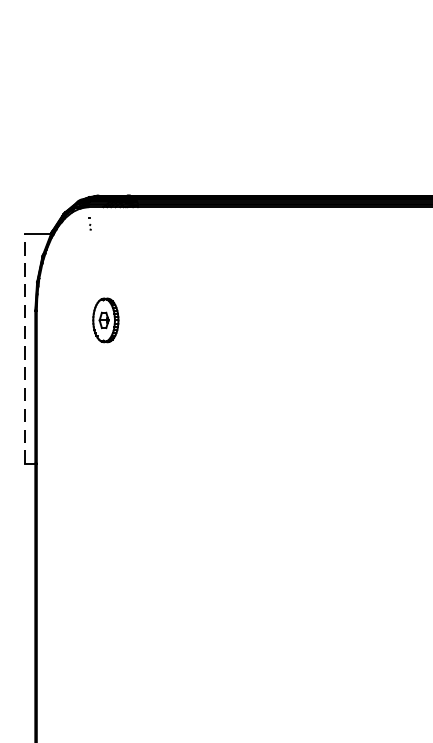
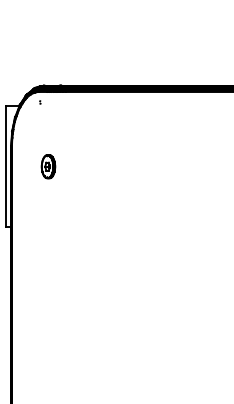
part: (105, 319) -> (48, 166), moved
line: (24, 348) -> (5, 166), dashed -> solid

